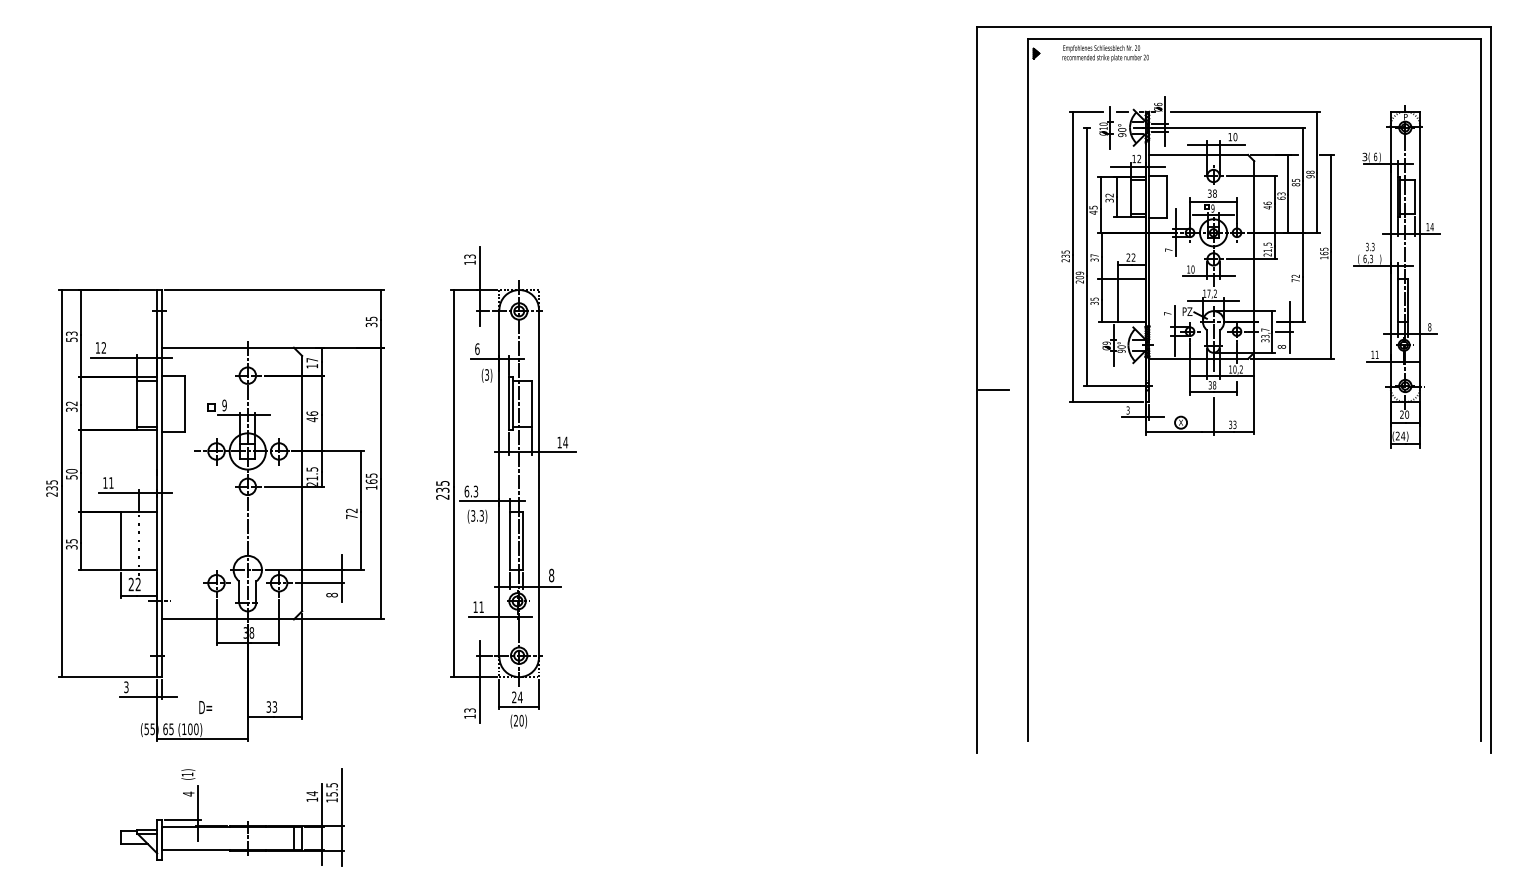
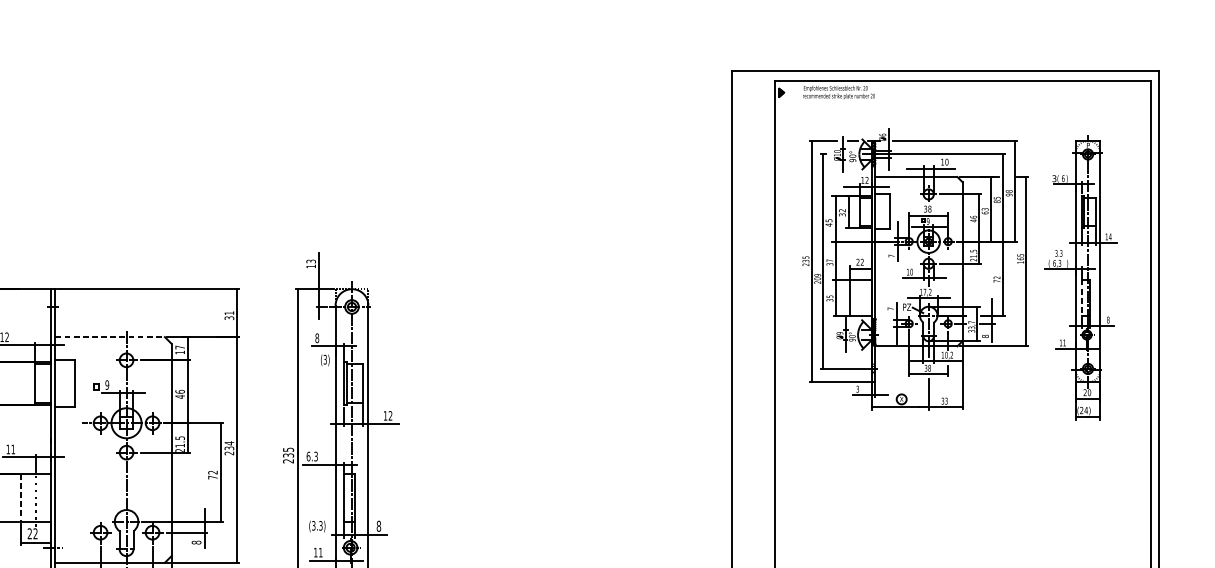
line: (1398, 300) -> (1082, 297), solid -> dashed
text: (371, 318) -> (229, 312), 35 -> 31
line: (228, 347) -> (110, 336), solid -> dashed
text: (477, 348) -> (317, 337), 6 -> 8
line: (993, 390) -> (745, 372), removed
text: (565, 442) -> (390, 415), 14 -> 12
text: (371, 481) -> (229, 448), 165 -> 234
text: (477, 516) -> (317, 526), moved
line: (120, 541) -> (20, 498), solid -> dashed

